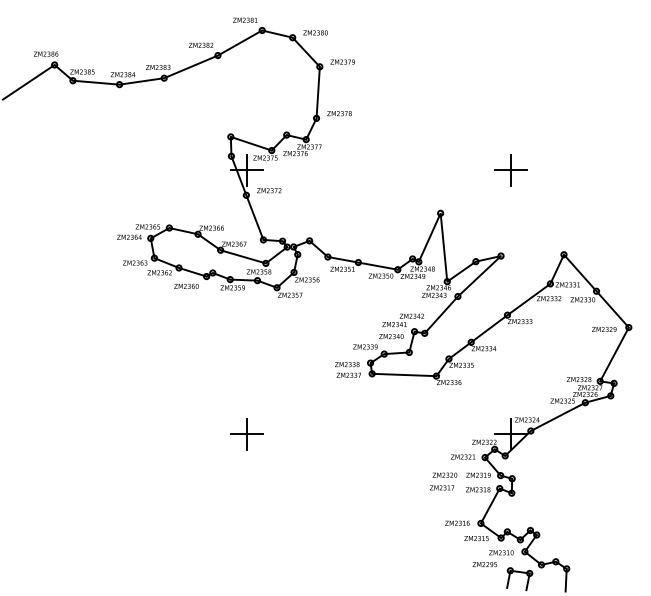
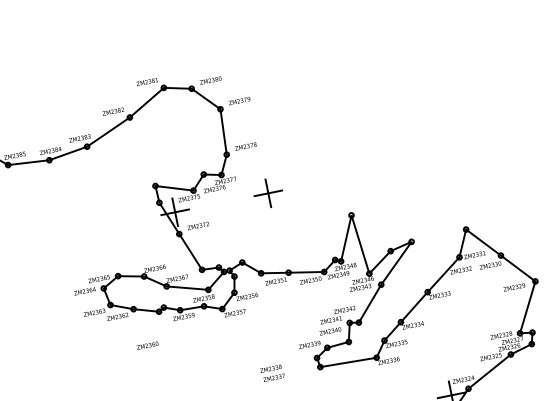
part: (510, 170) -> (268, 193), moved
text: (186, 285) -> (147, 344), moved
text: (347, 369) -> (272, 373), moved

